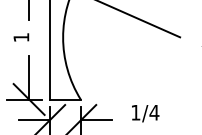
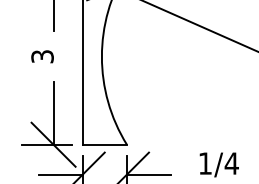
text: (21, 37) -> (42, 56), 1 -> 3

